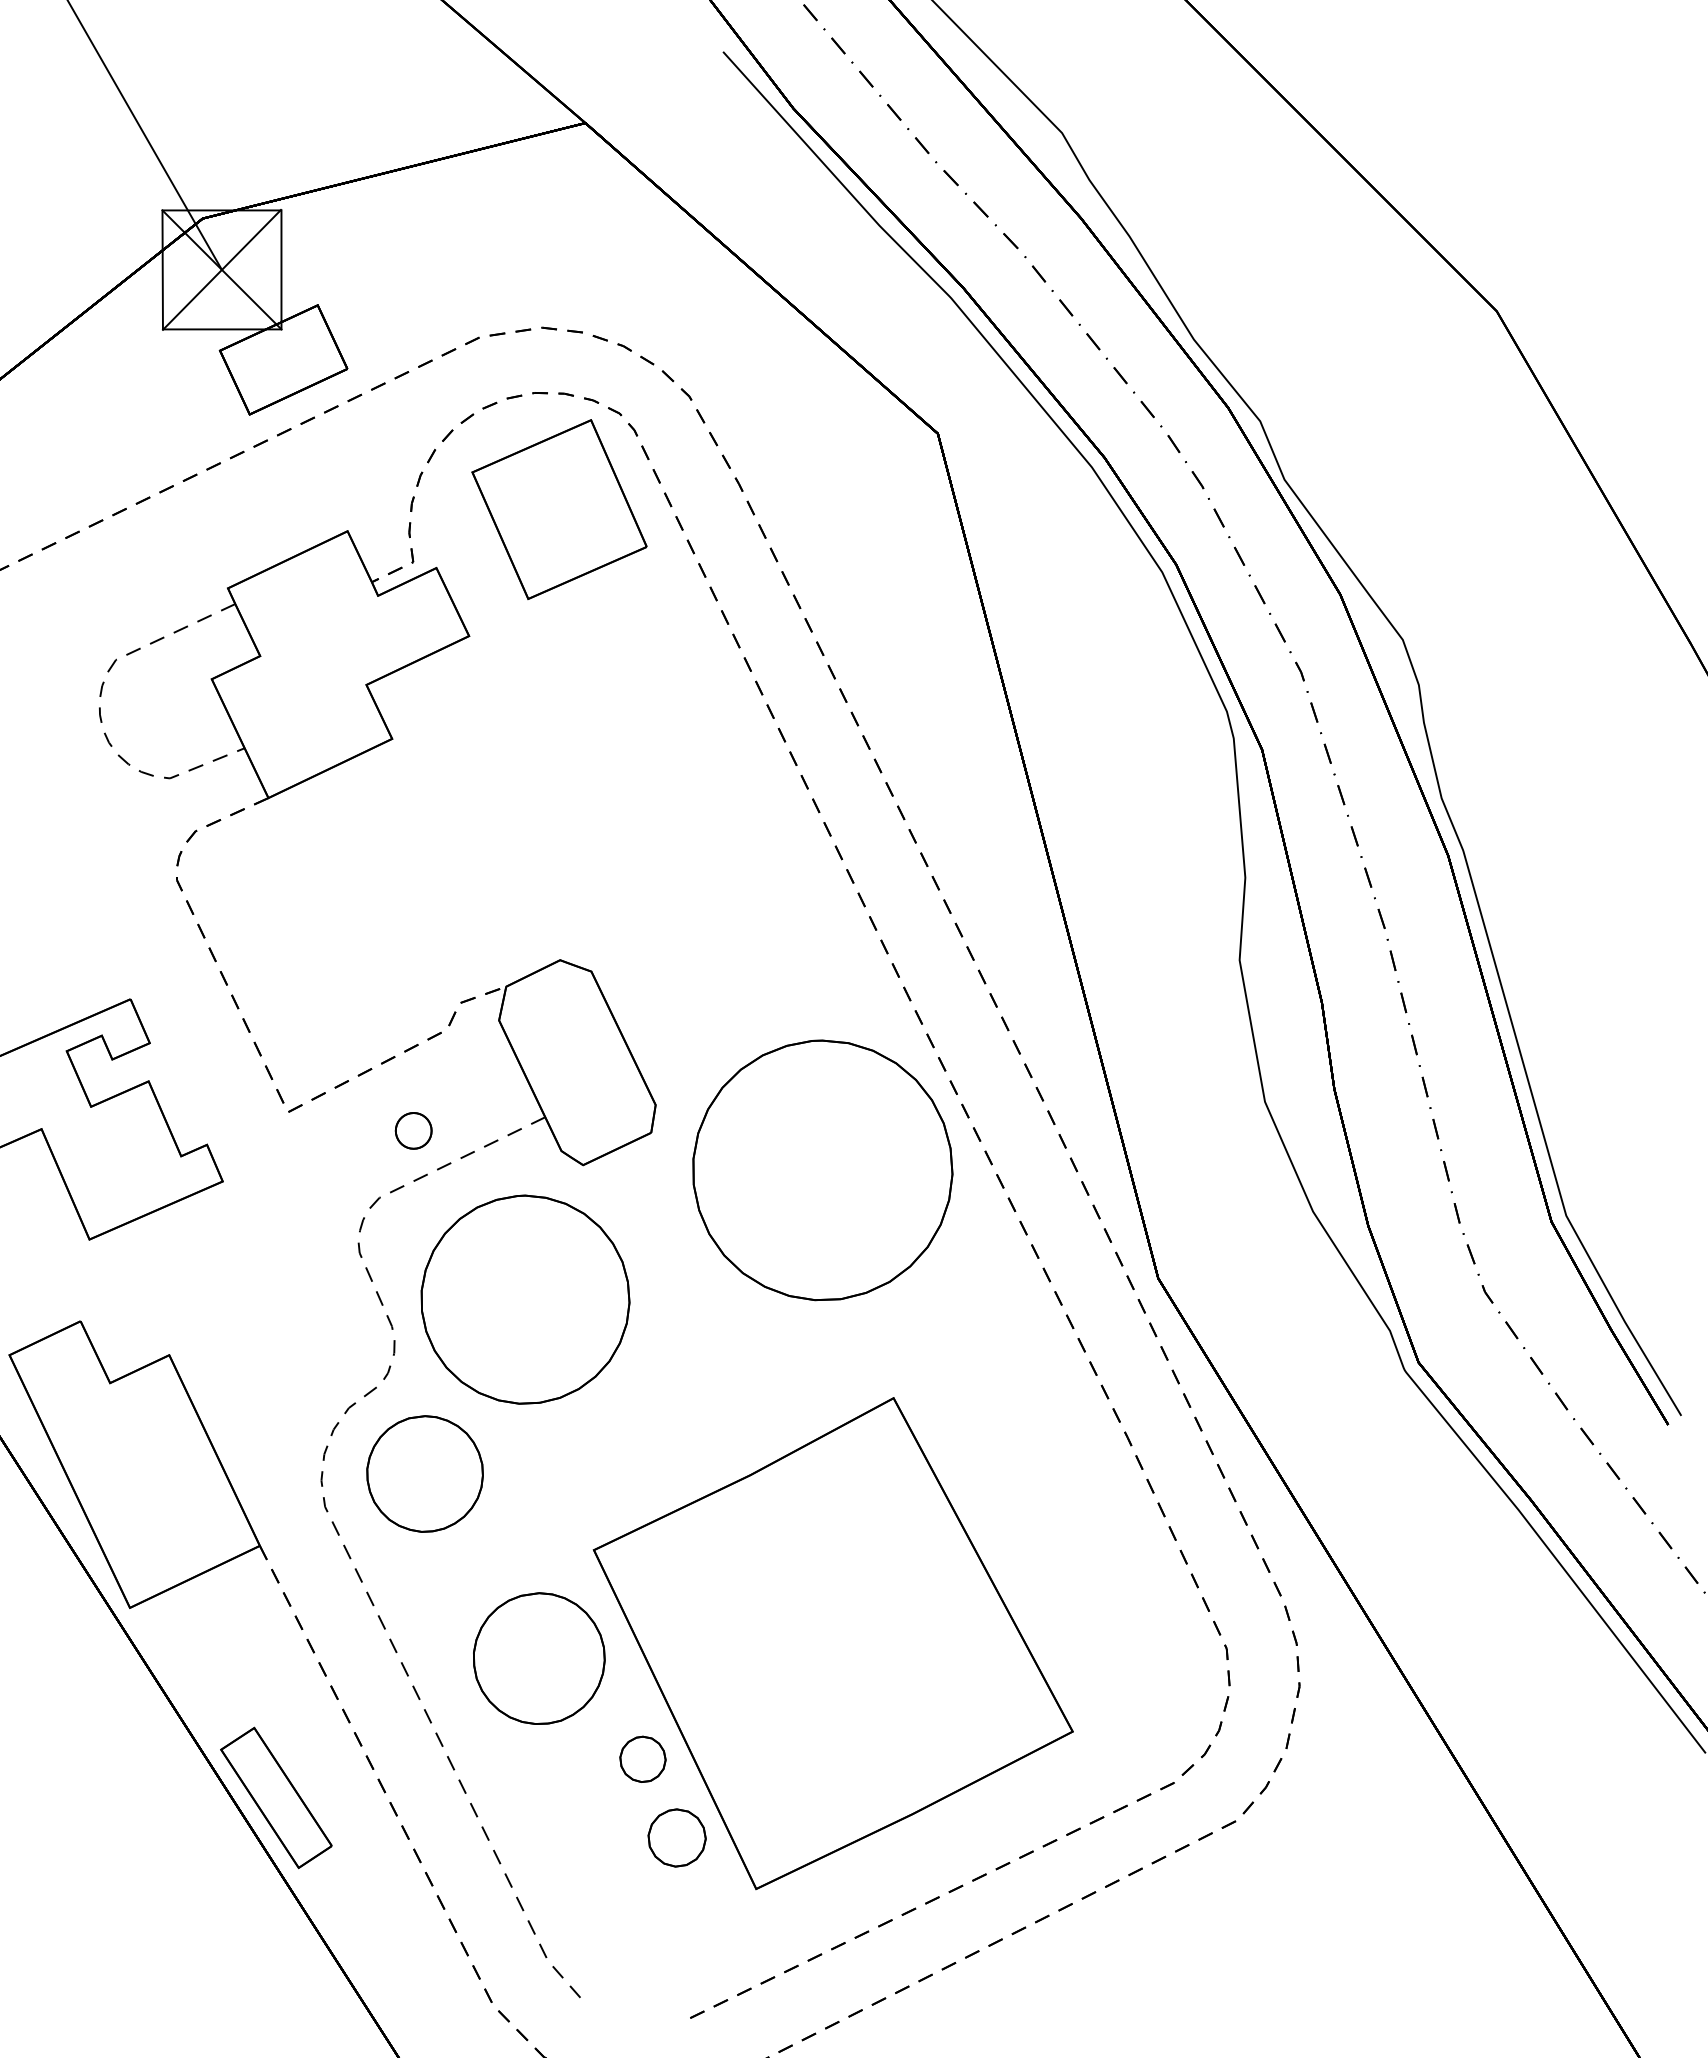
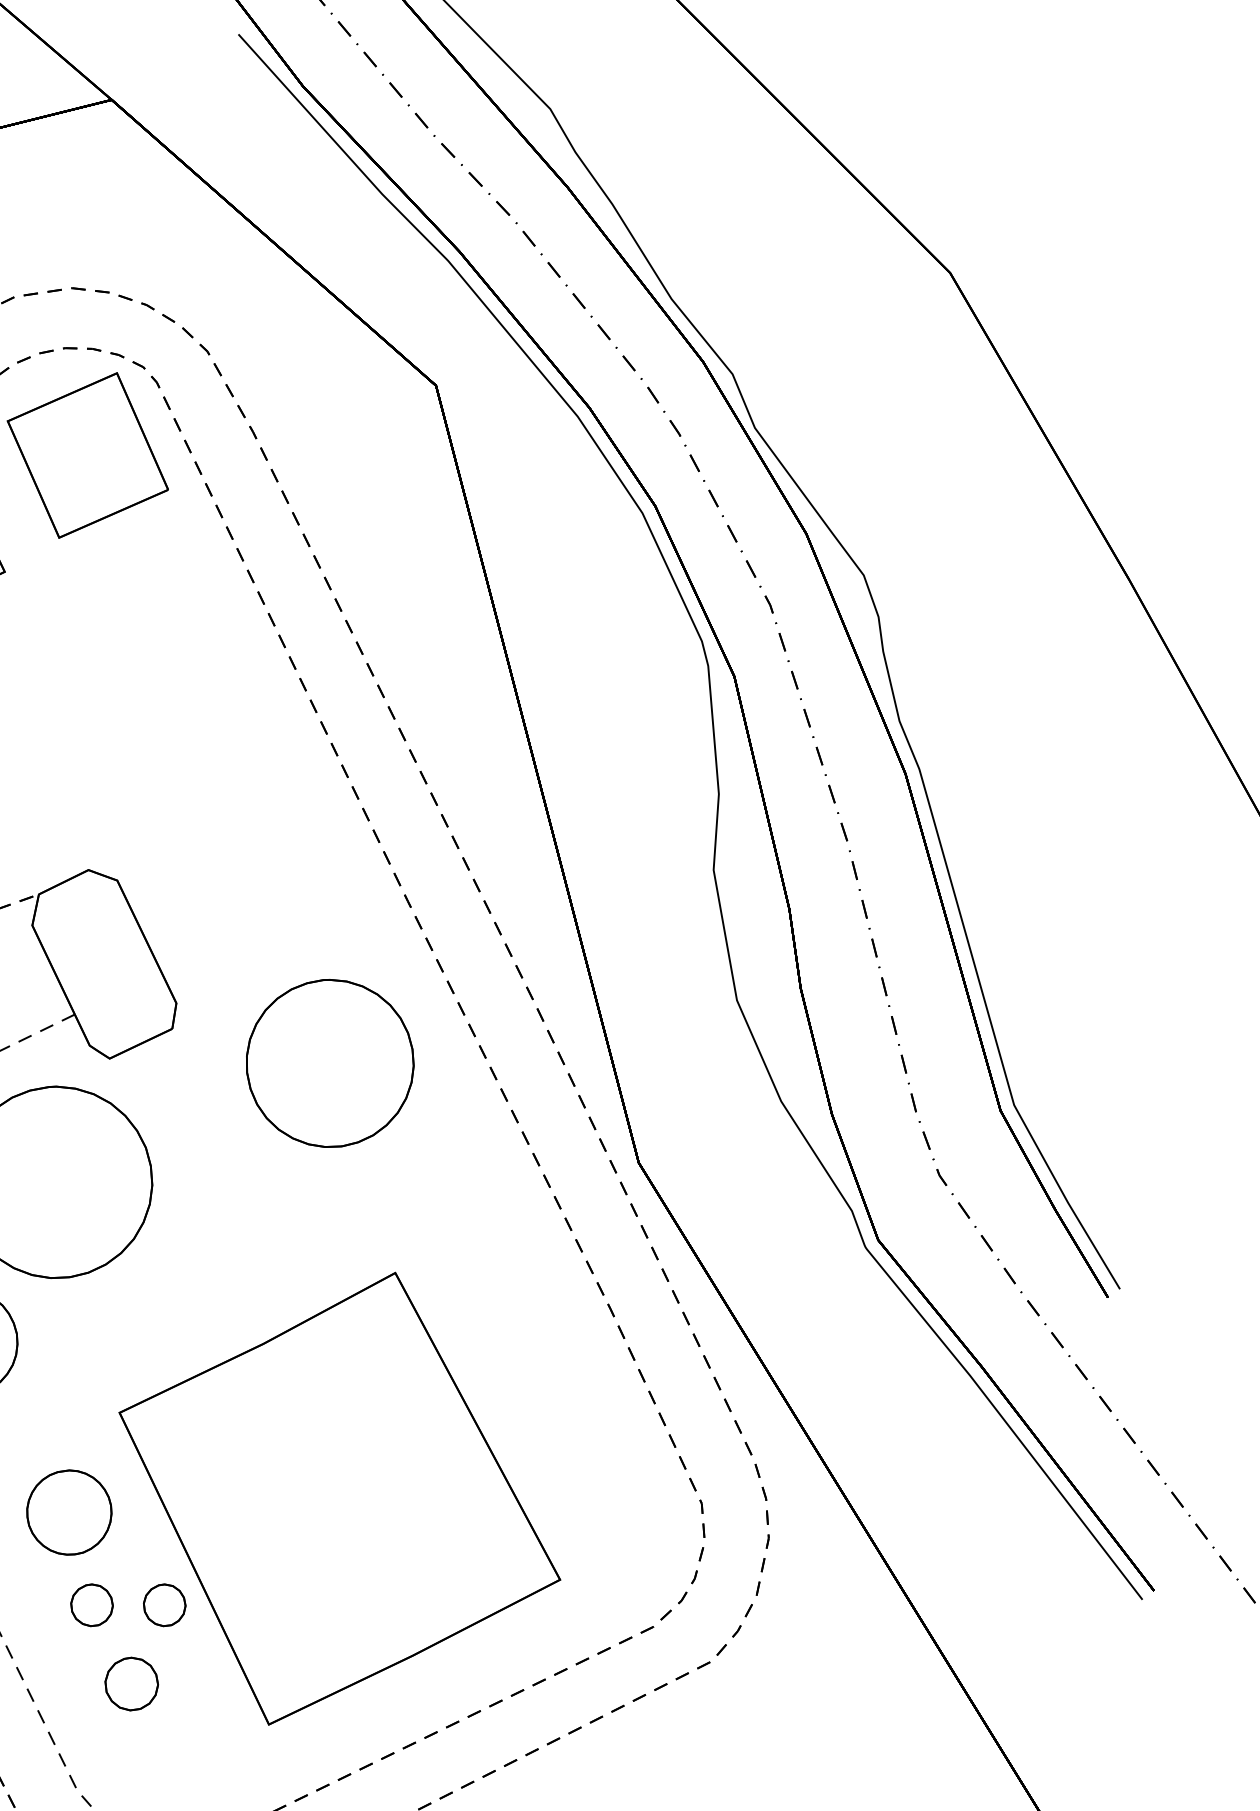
part: (822, 1170) -> (329, 1063), size x0.7
part: (539, 1658) -> (69, 1512), size x0.7
part: (563, 1758) -> (91, 1604), added
part: (676, 1837) -> (131, 1683), moved

